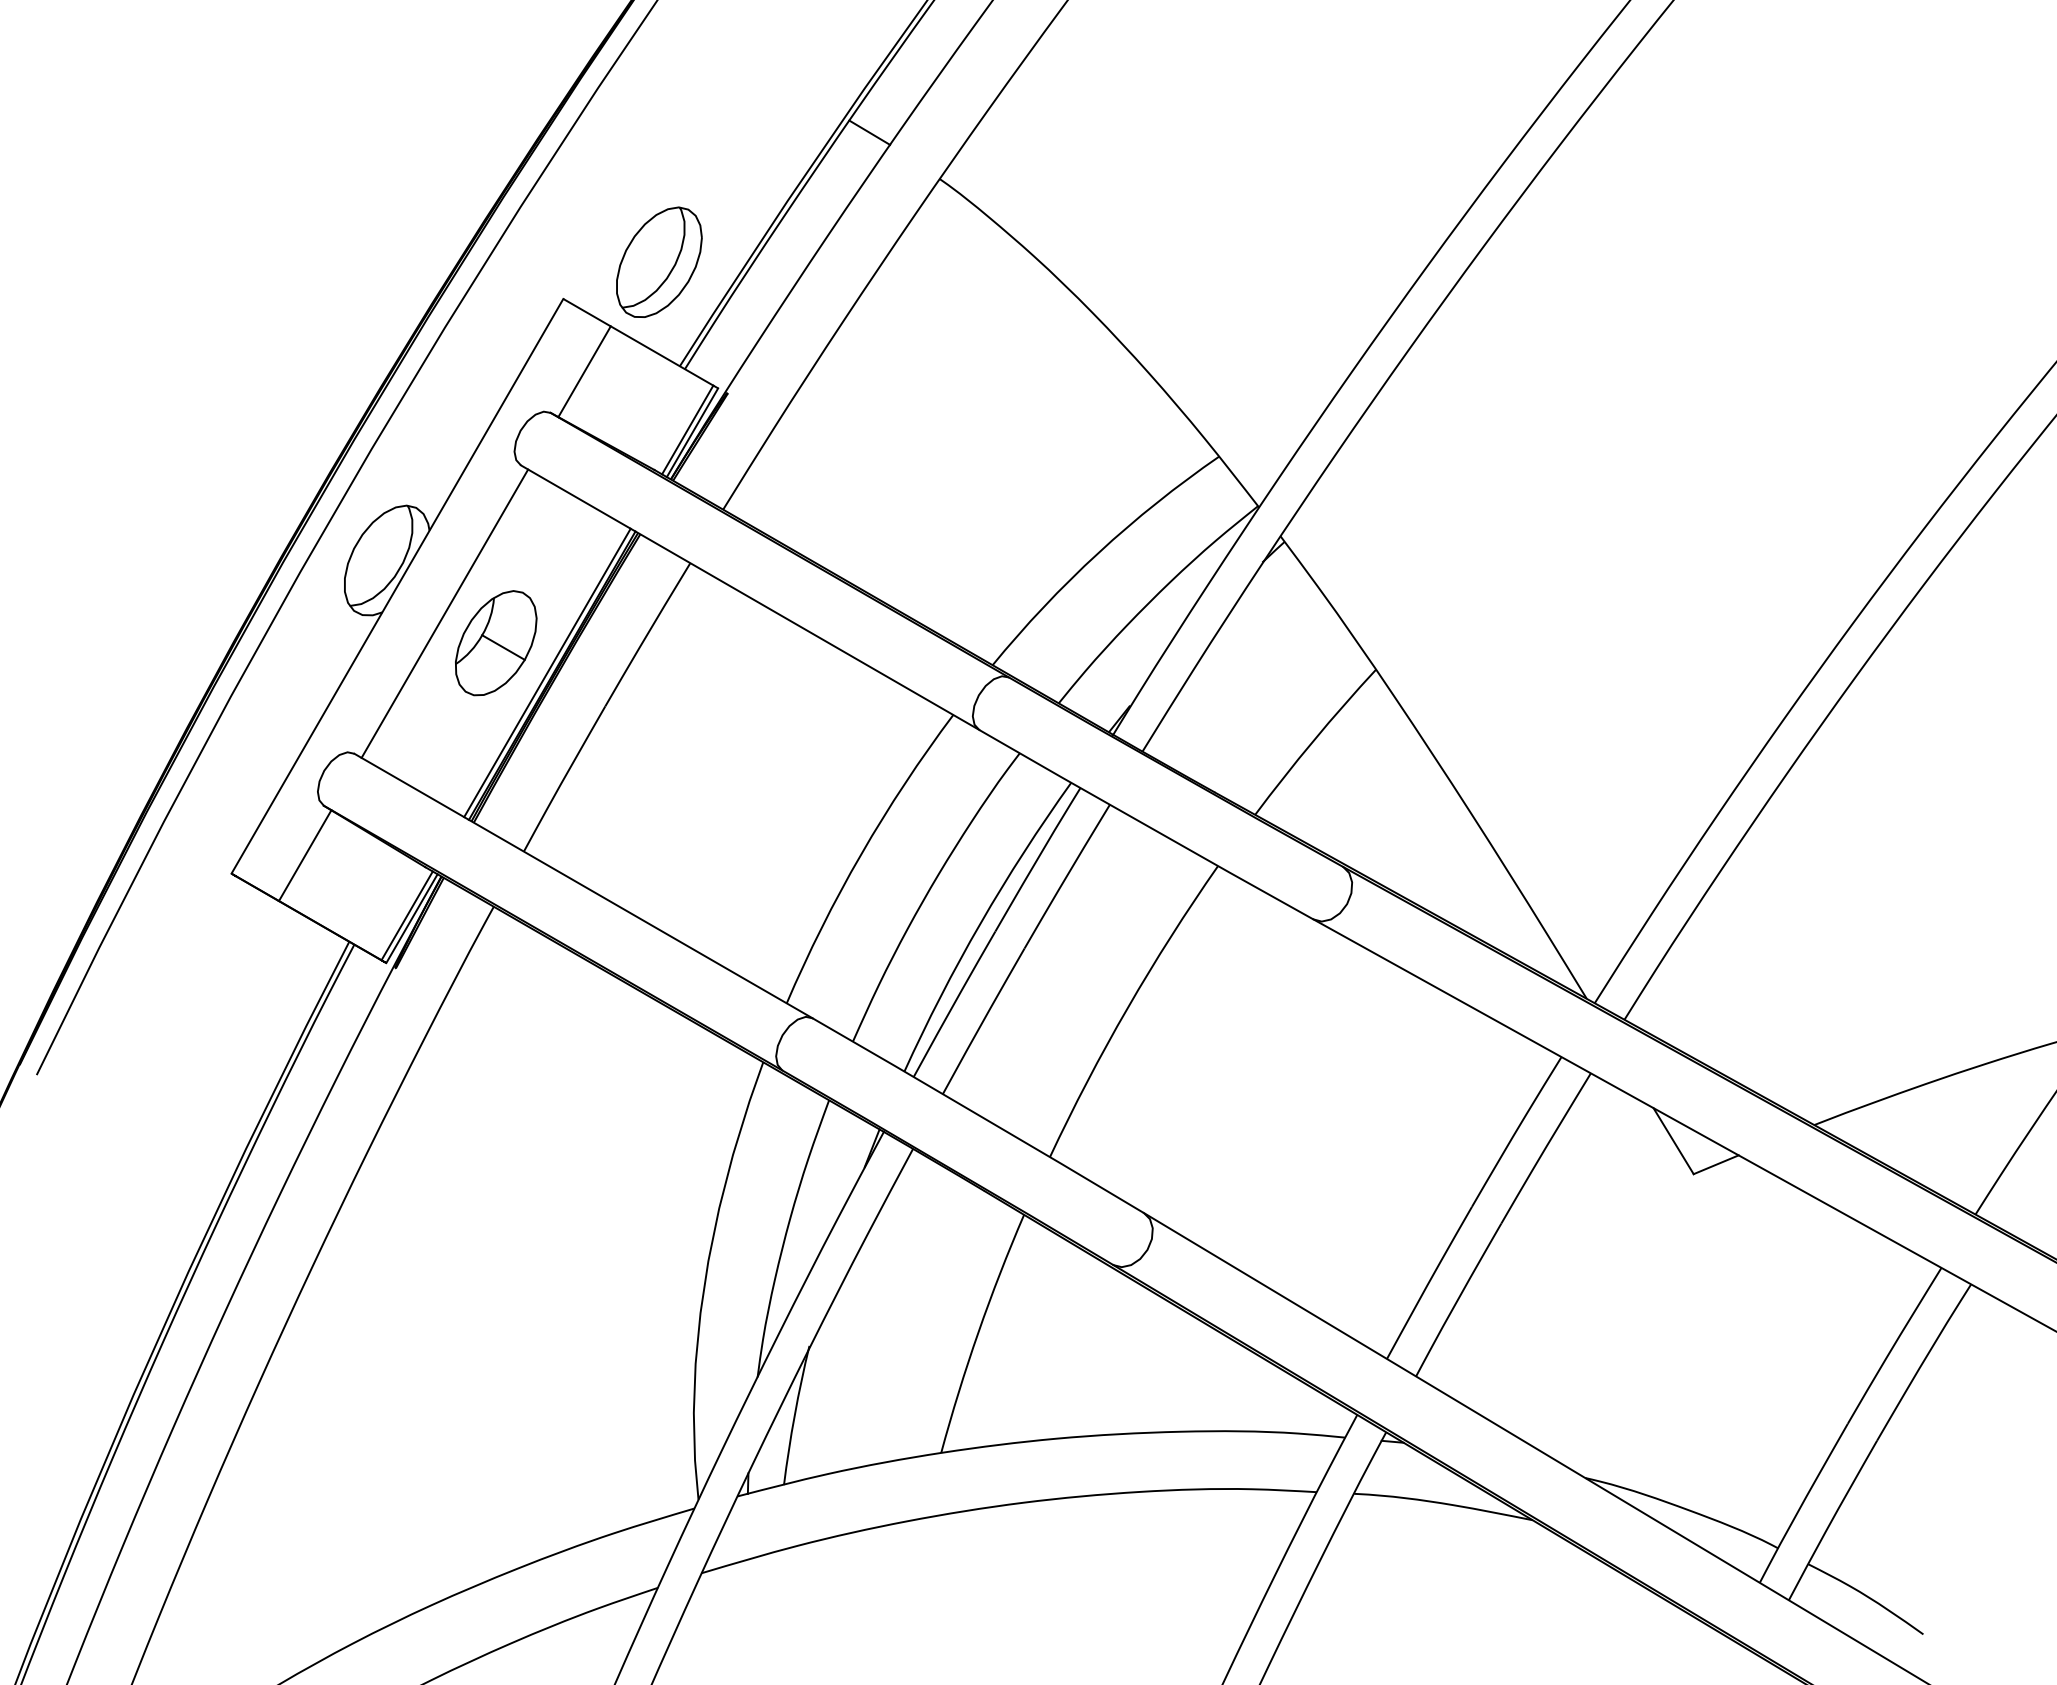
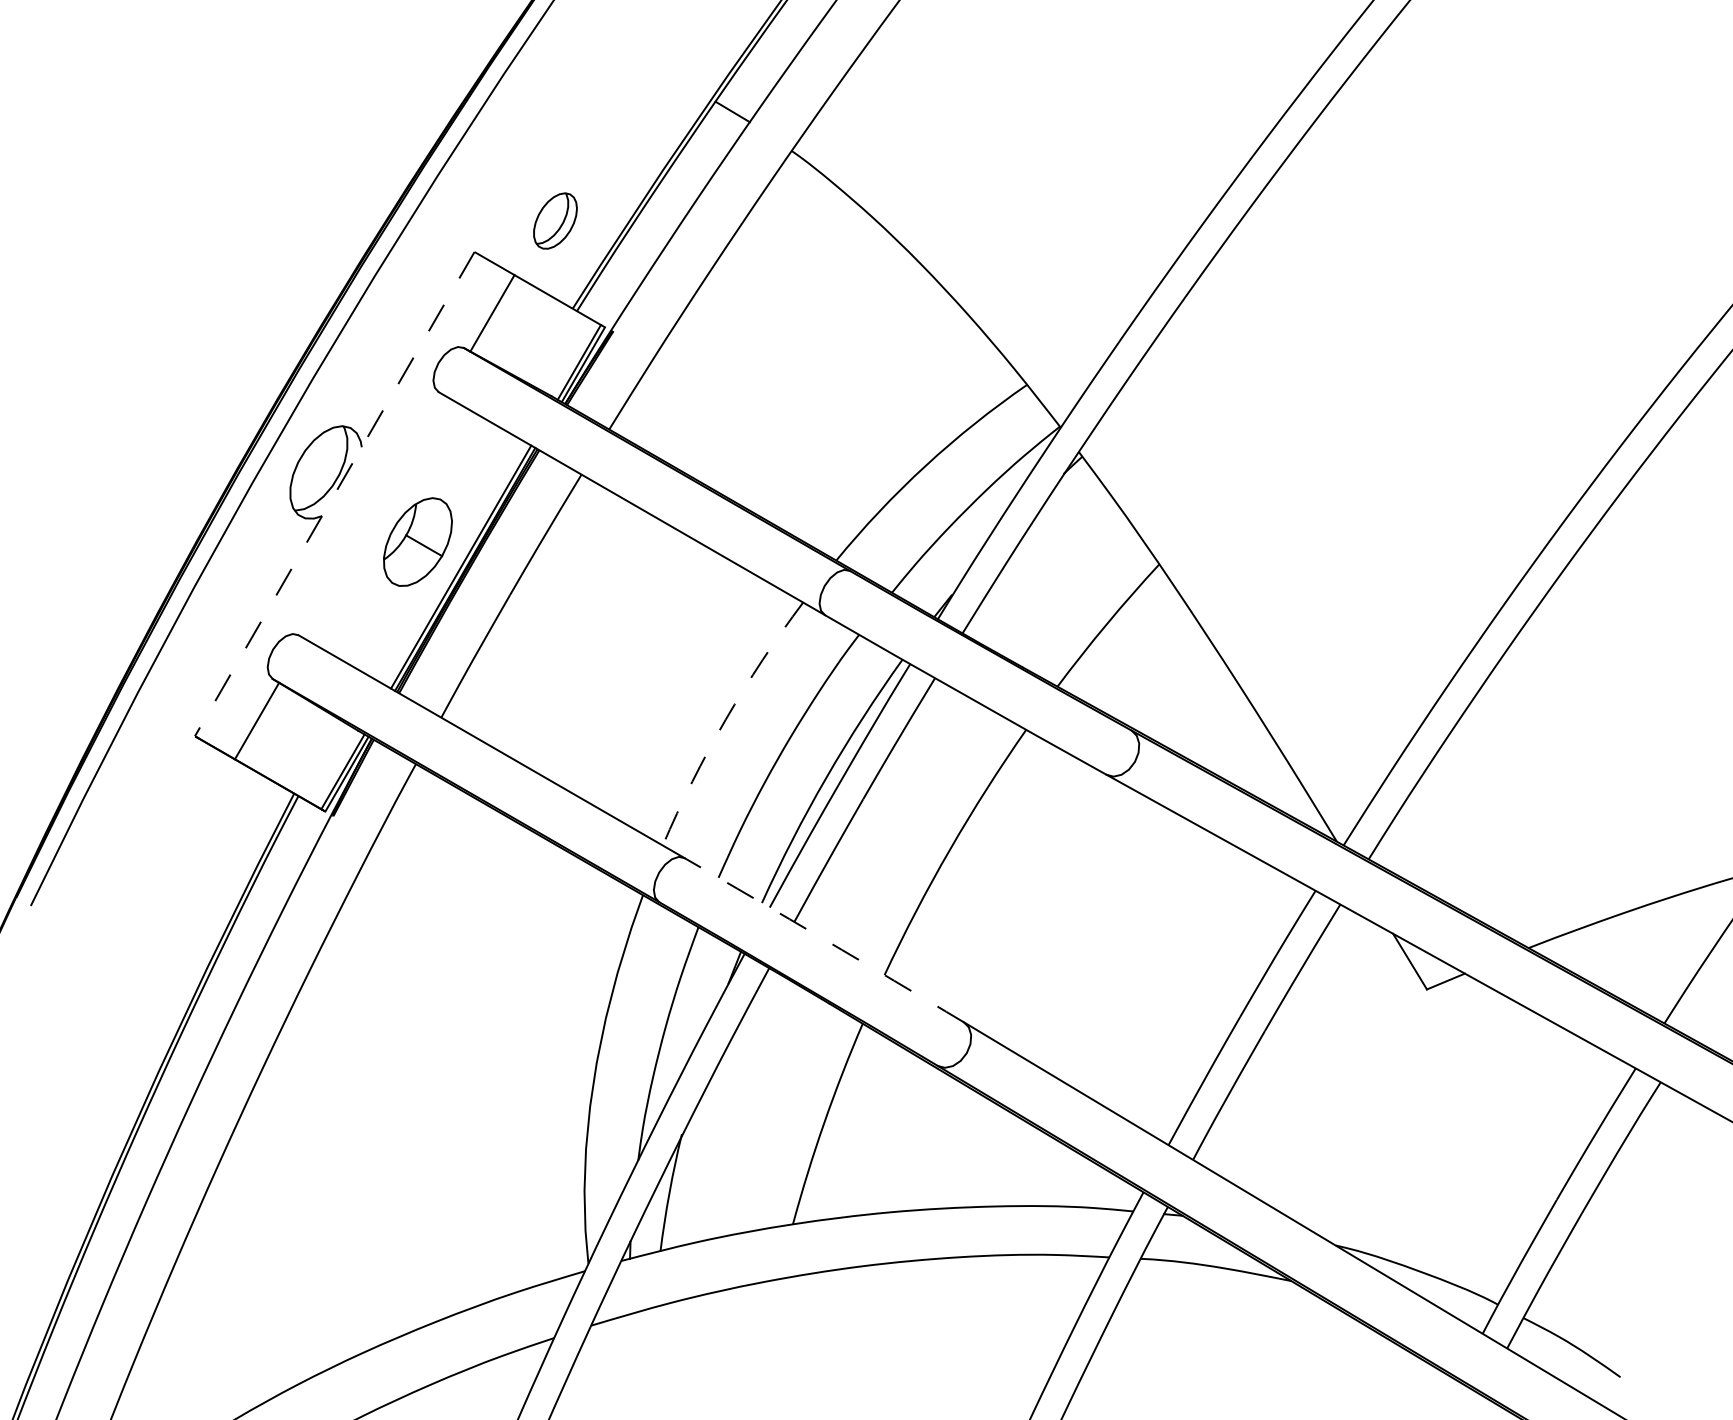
part: (659, 261) -> (555, 220), size x0.6
line: (397, 586) -> (334, 494), solid -> dashed
line: (444, 613) -> (374, 517), removed
arc: (861, 854) -> (725, 720), solid -> dashed
arc: (978, 1115) -> (824, 940), solid -> dashed

